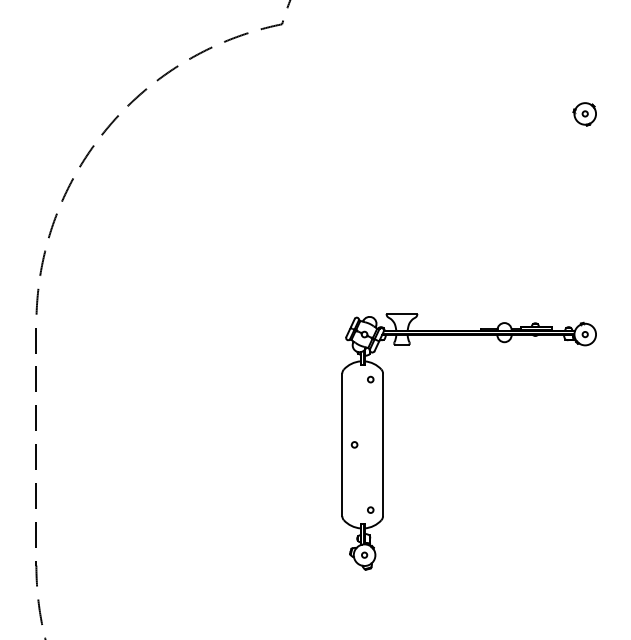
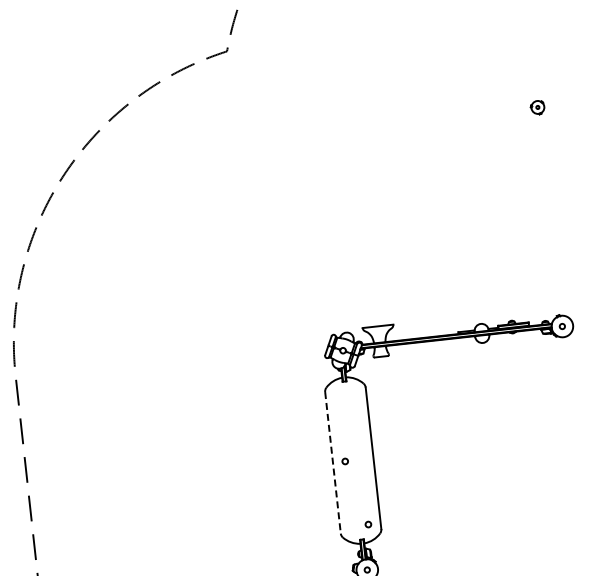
part: (584, 114) -> (537, 107), size x0.6
circle: (370, 379) -> (353, 394), removed
line: (342, 445) -> (333, 463), solid -> dashed

